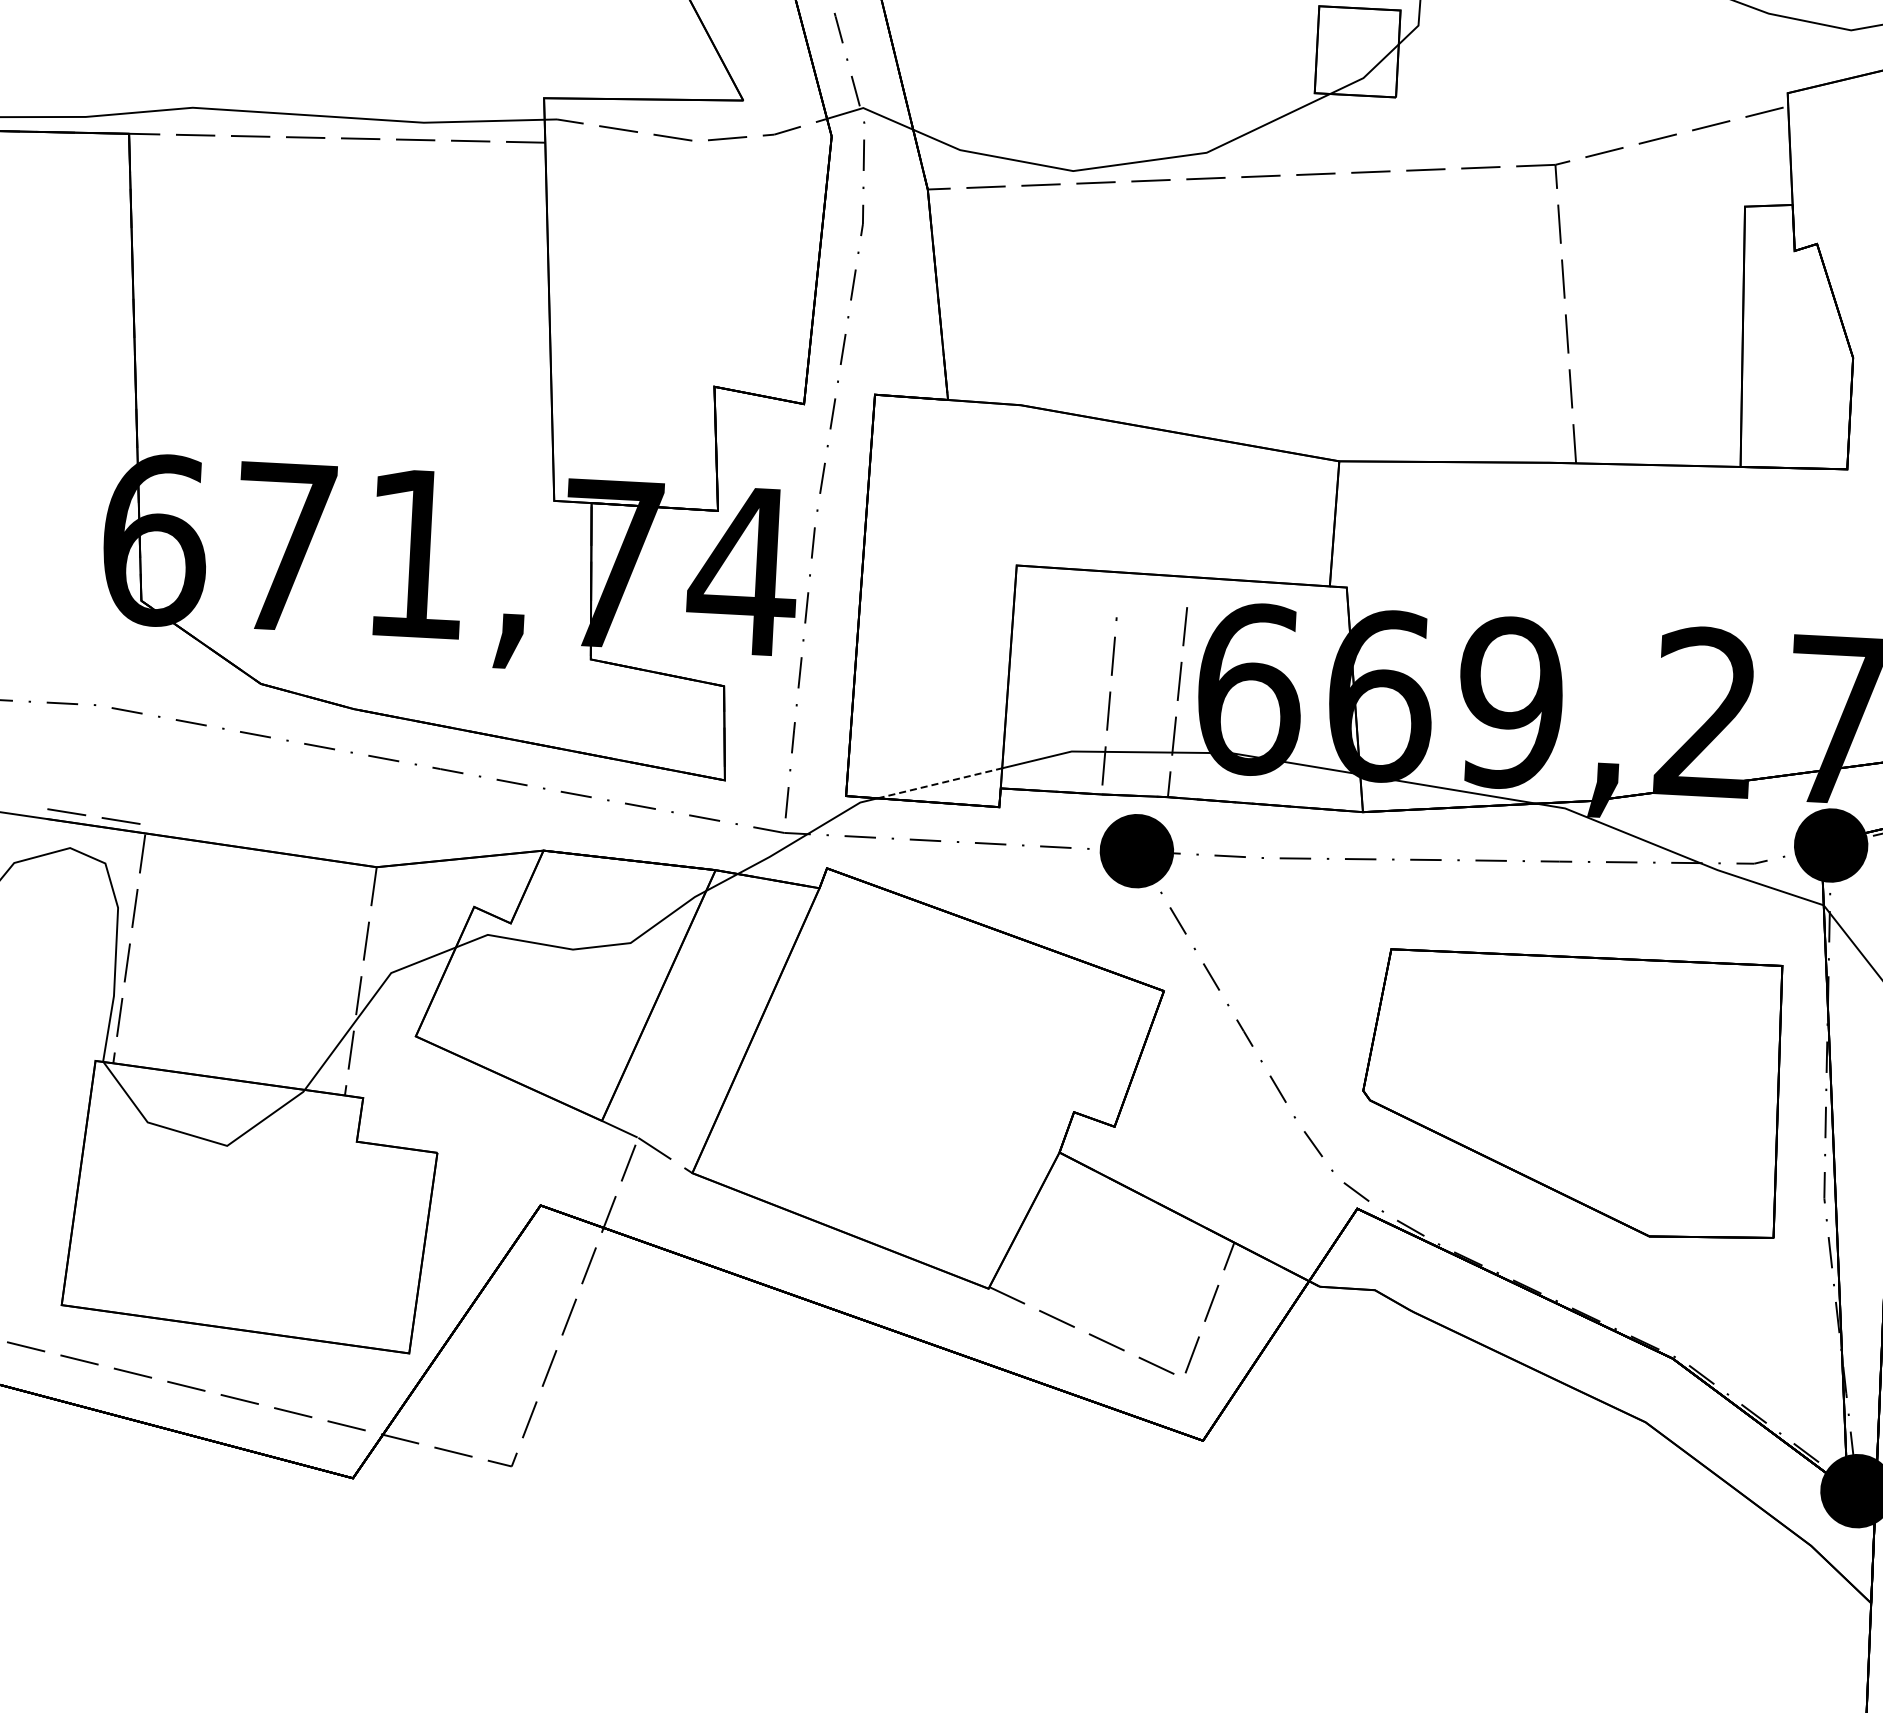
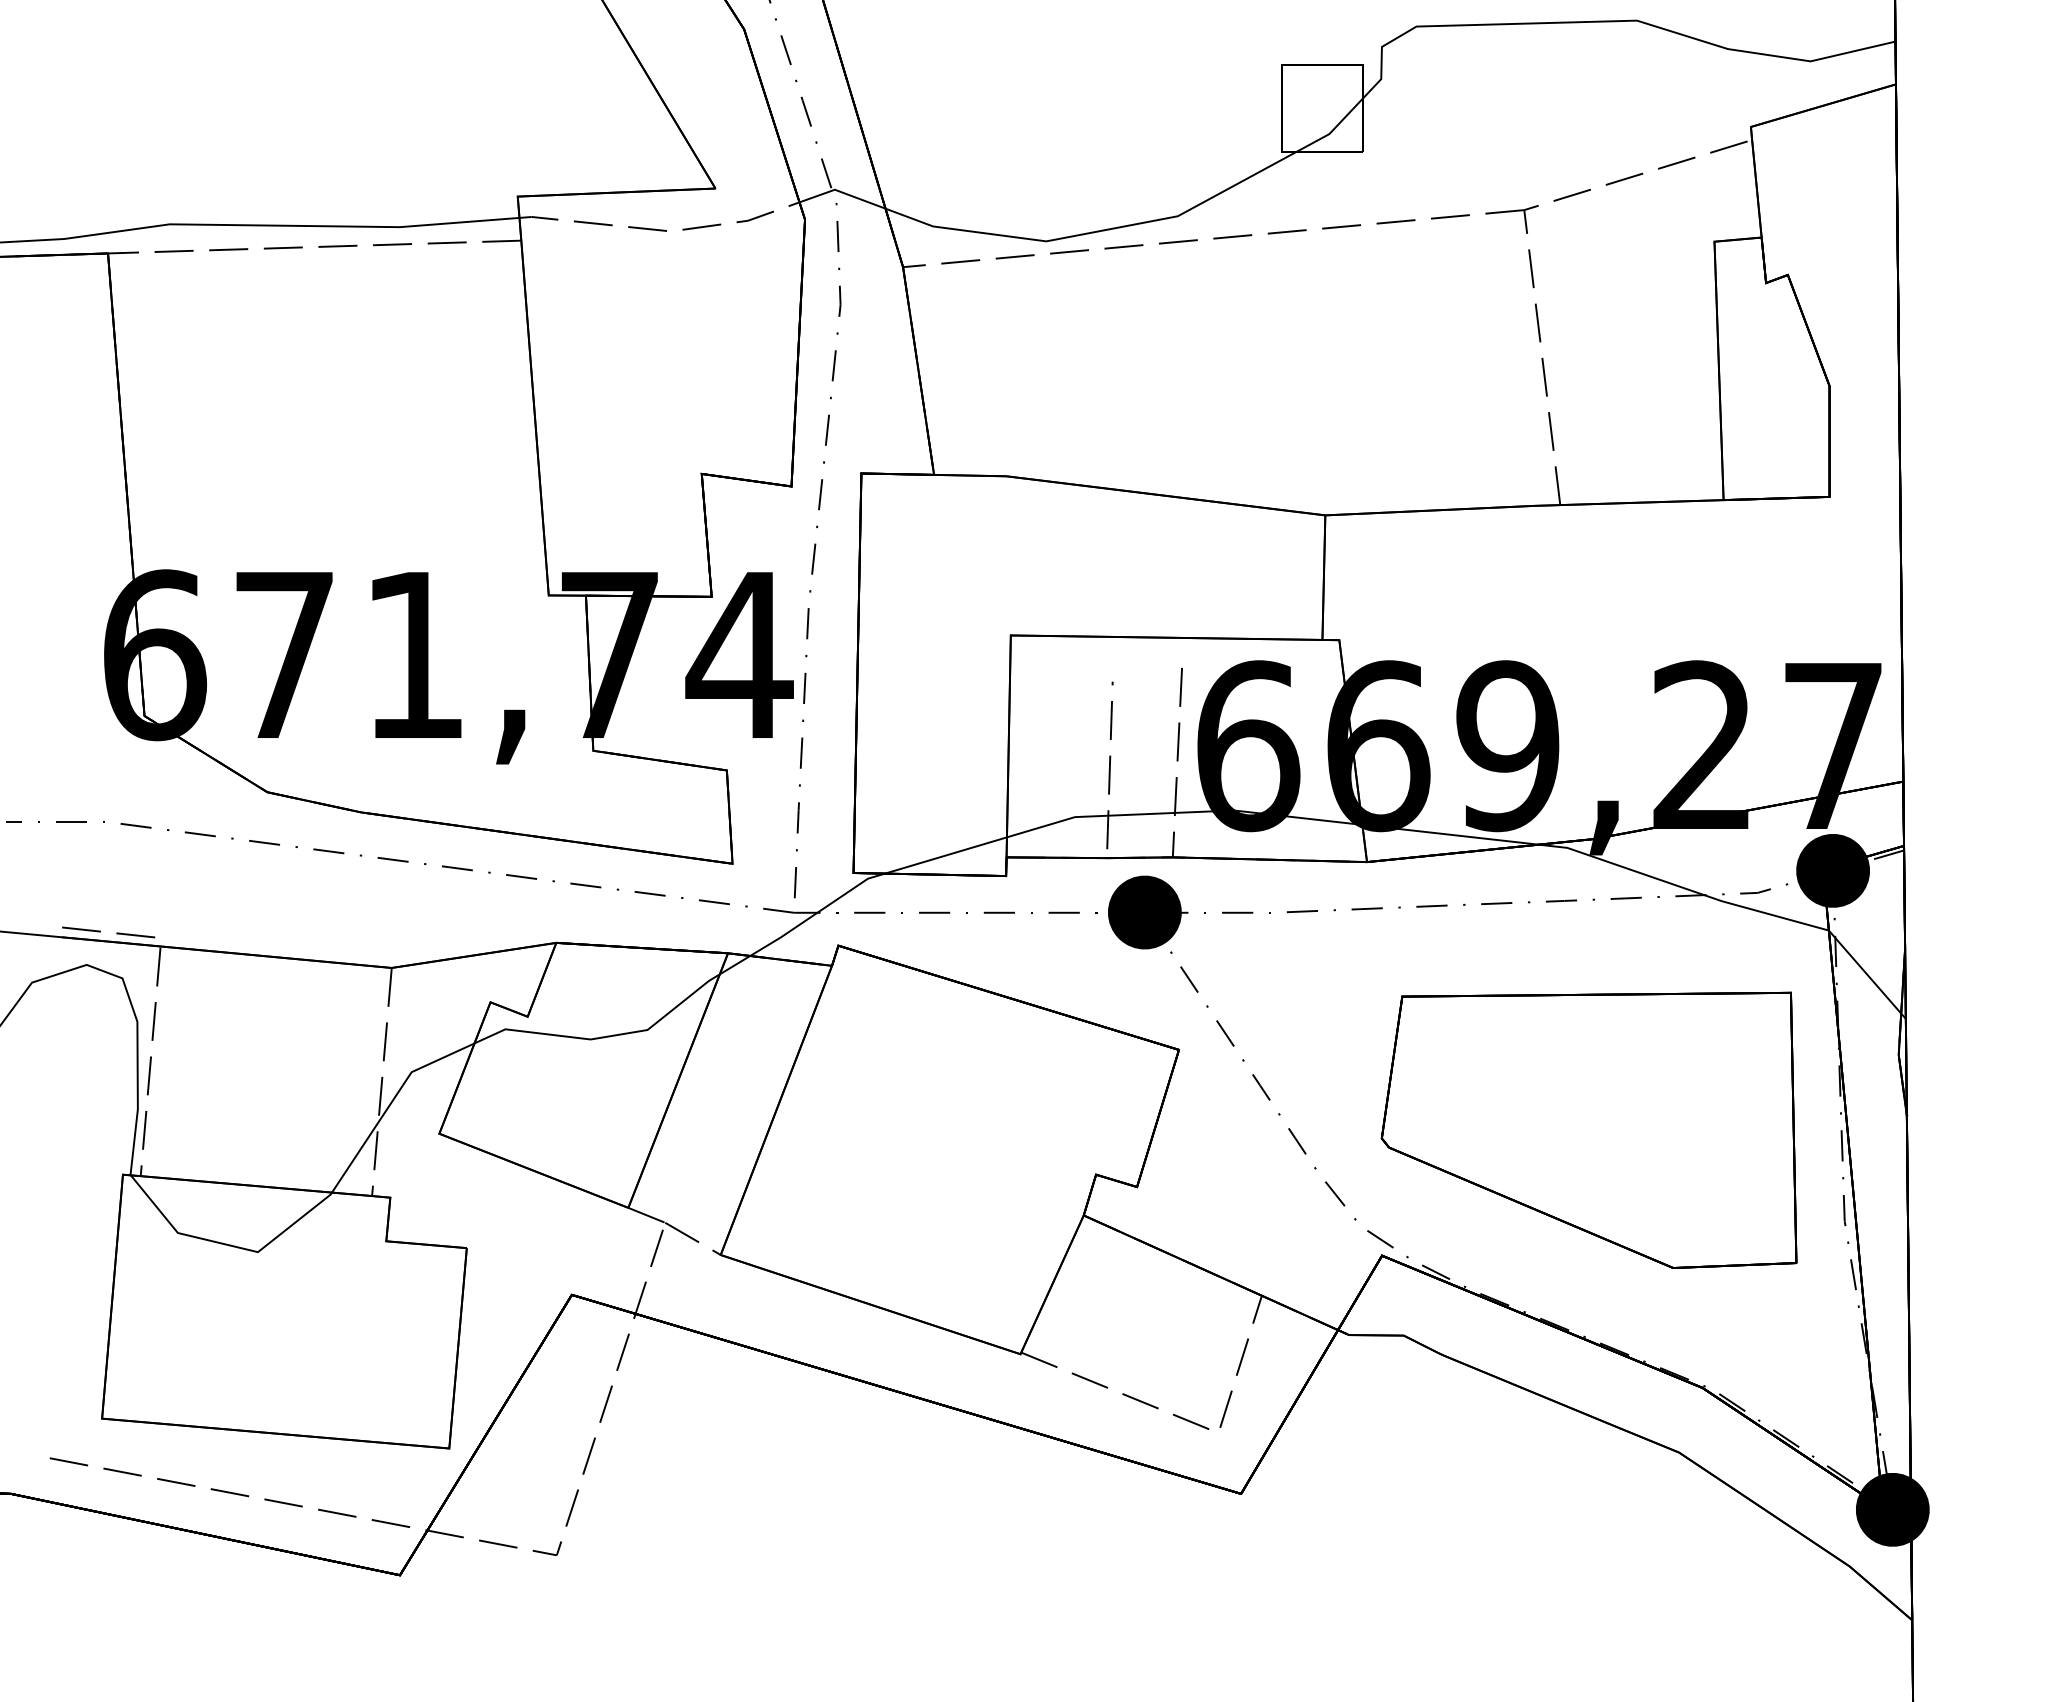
line: (939, 783) -> (945, 855), dashed -> solid

